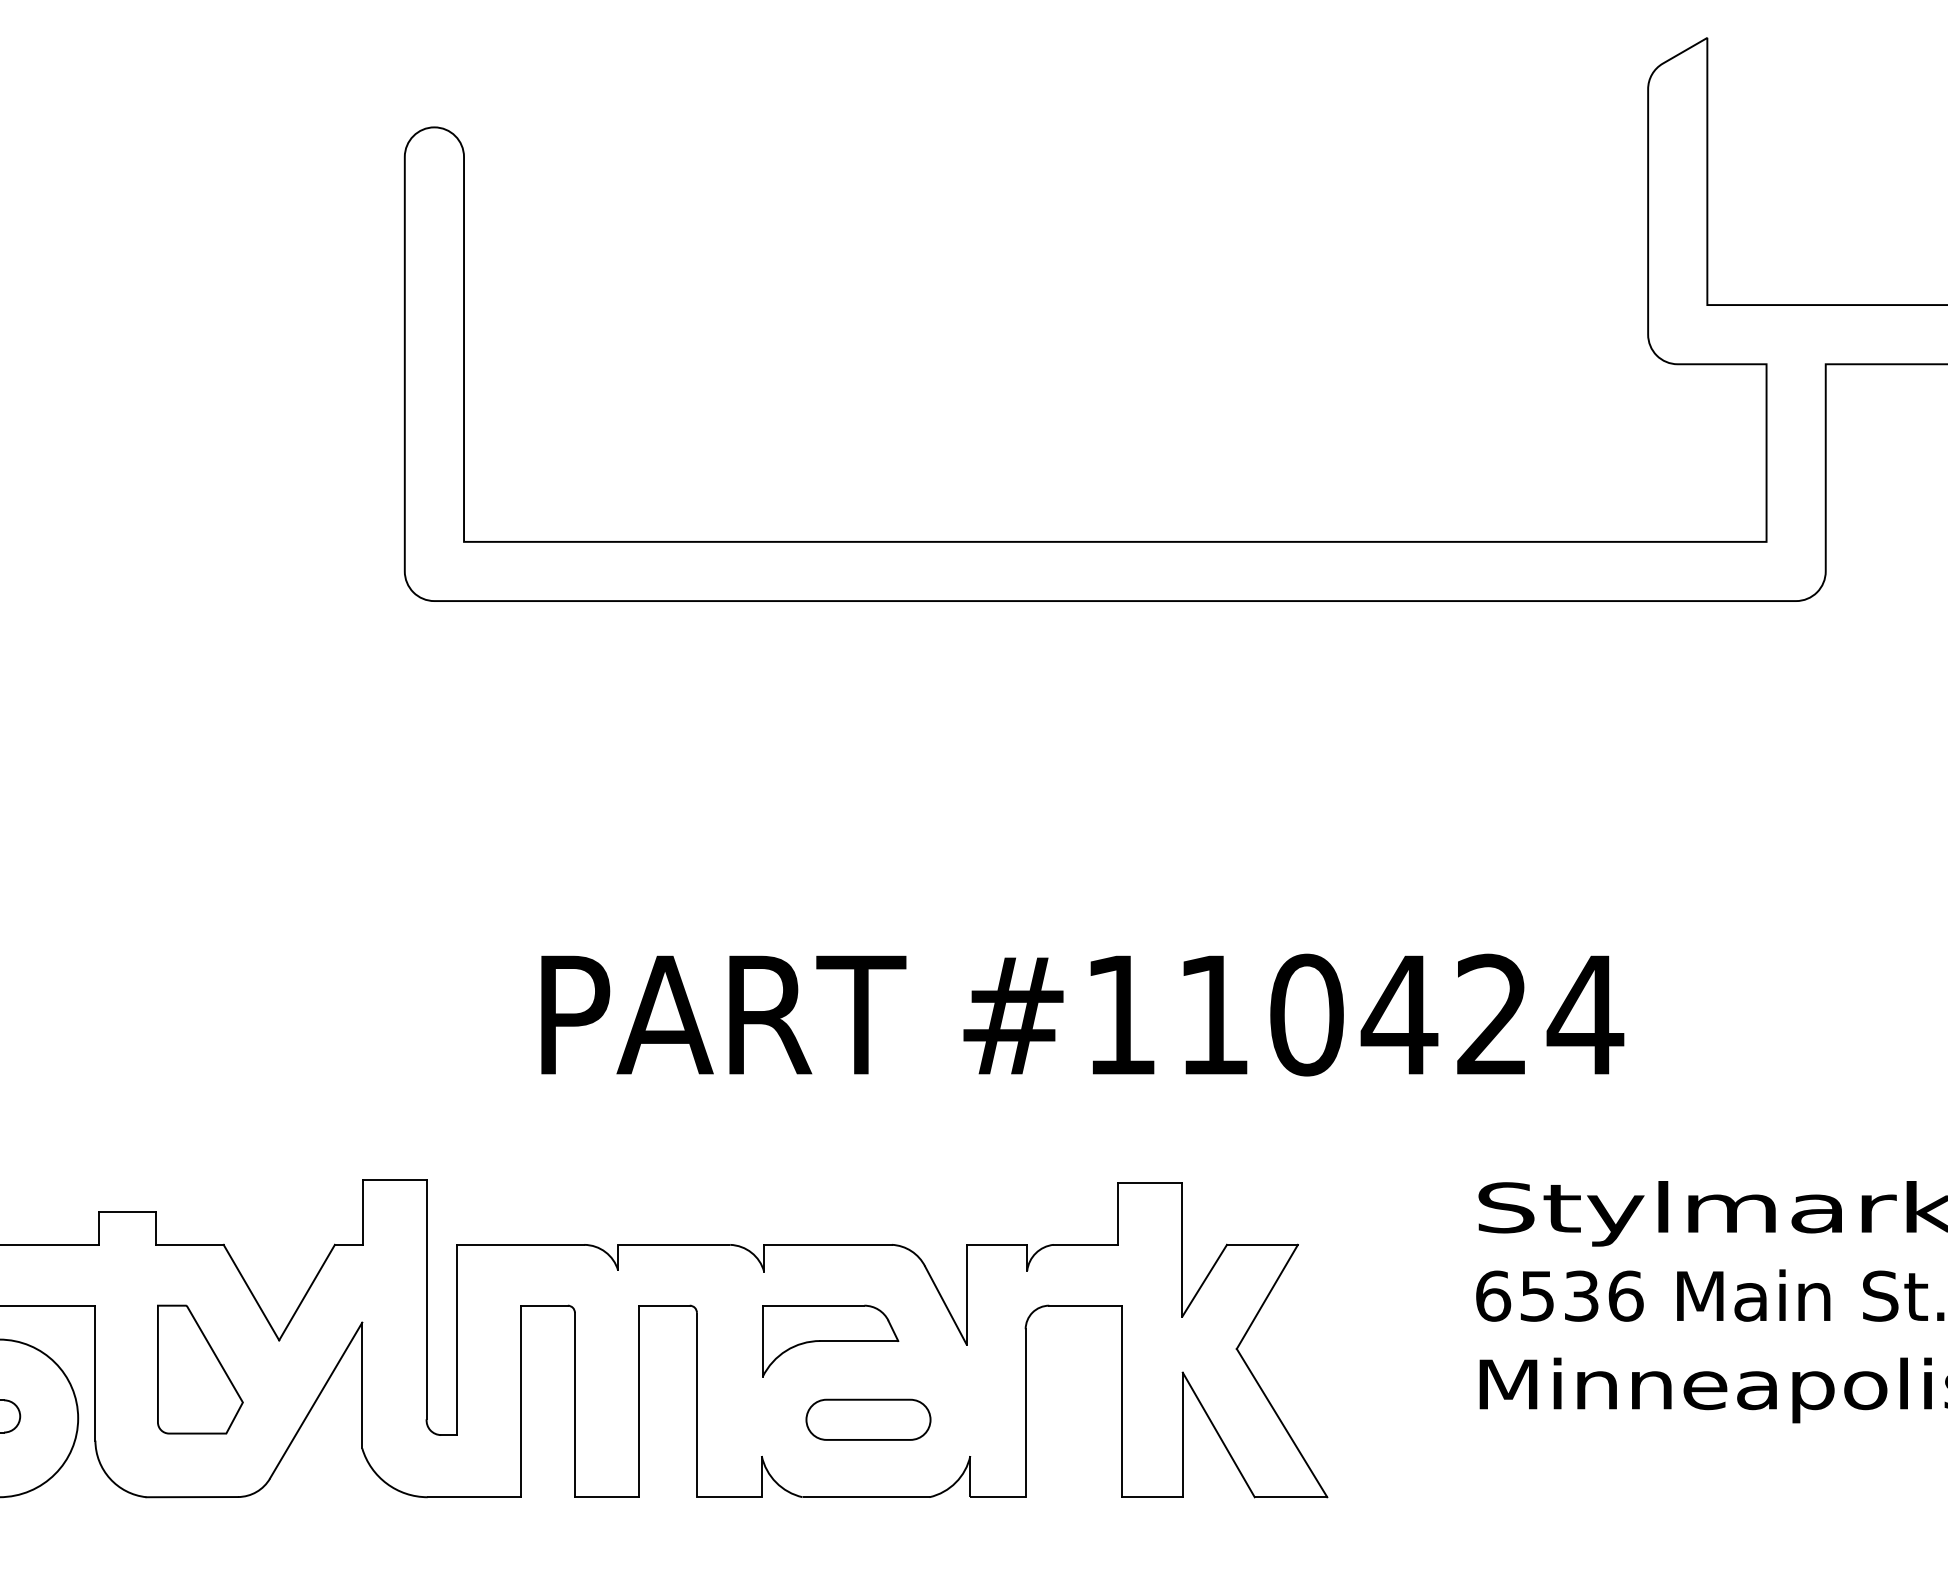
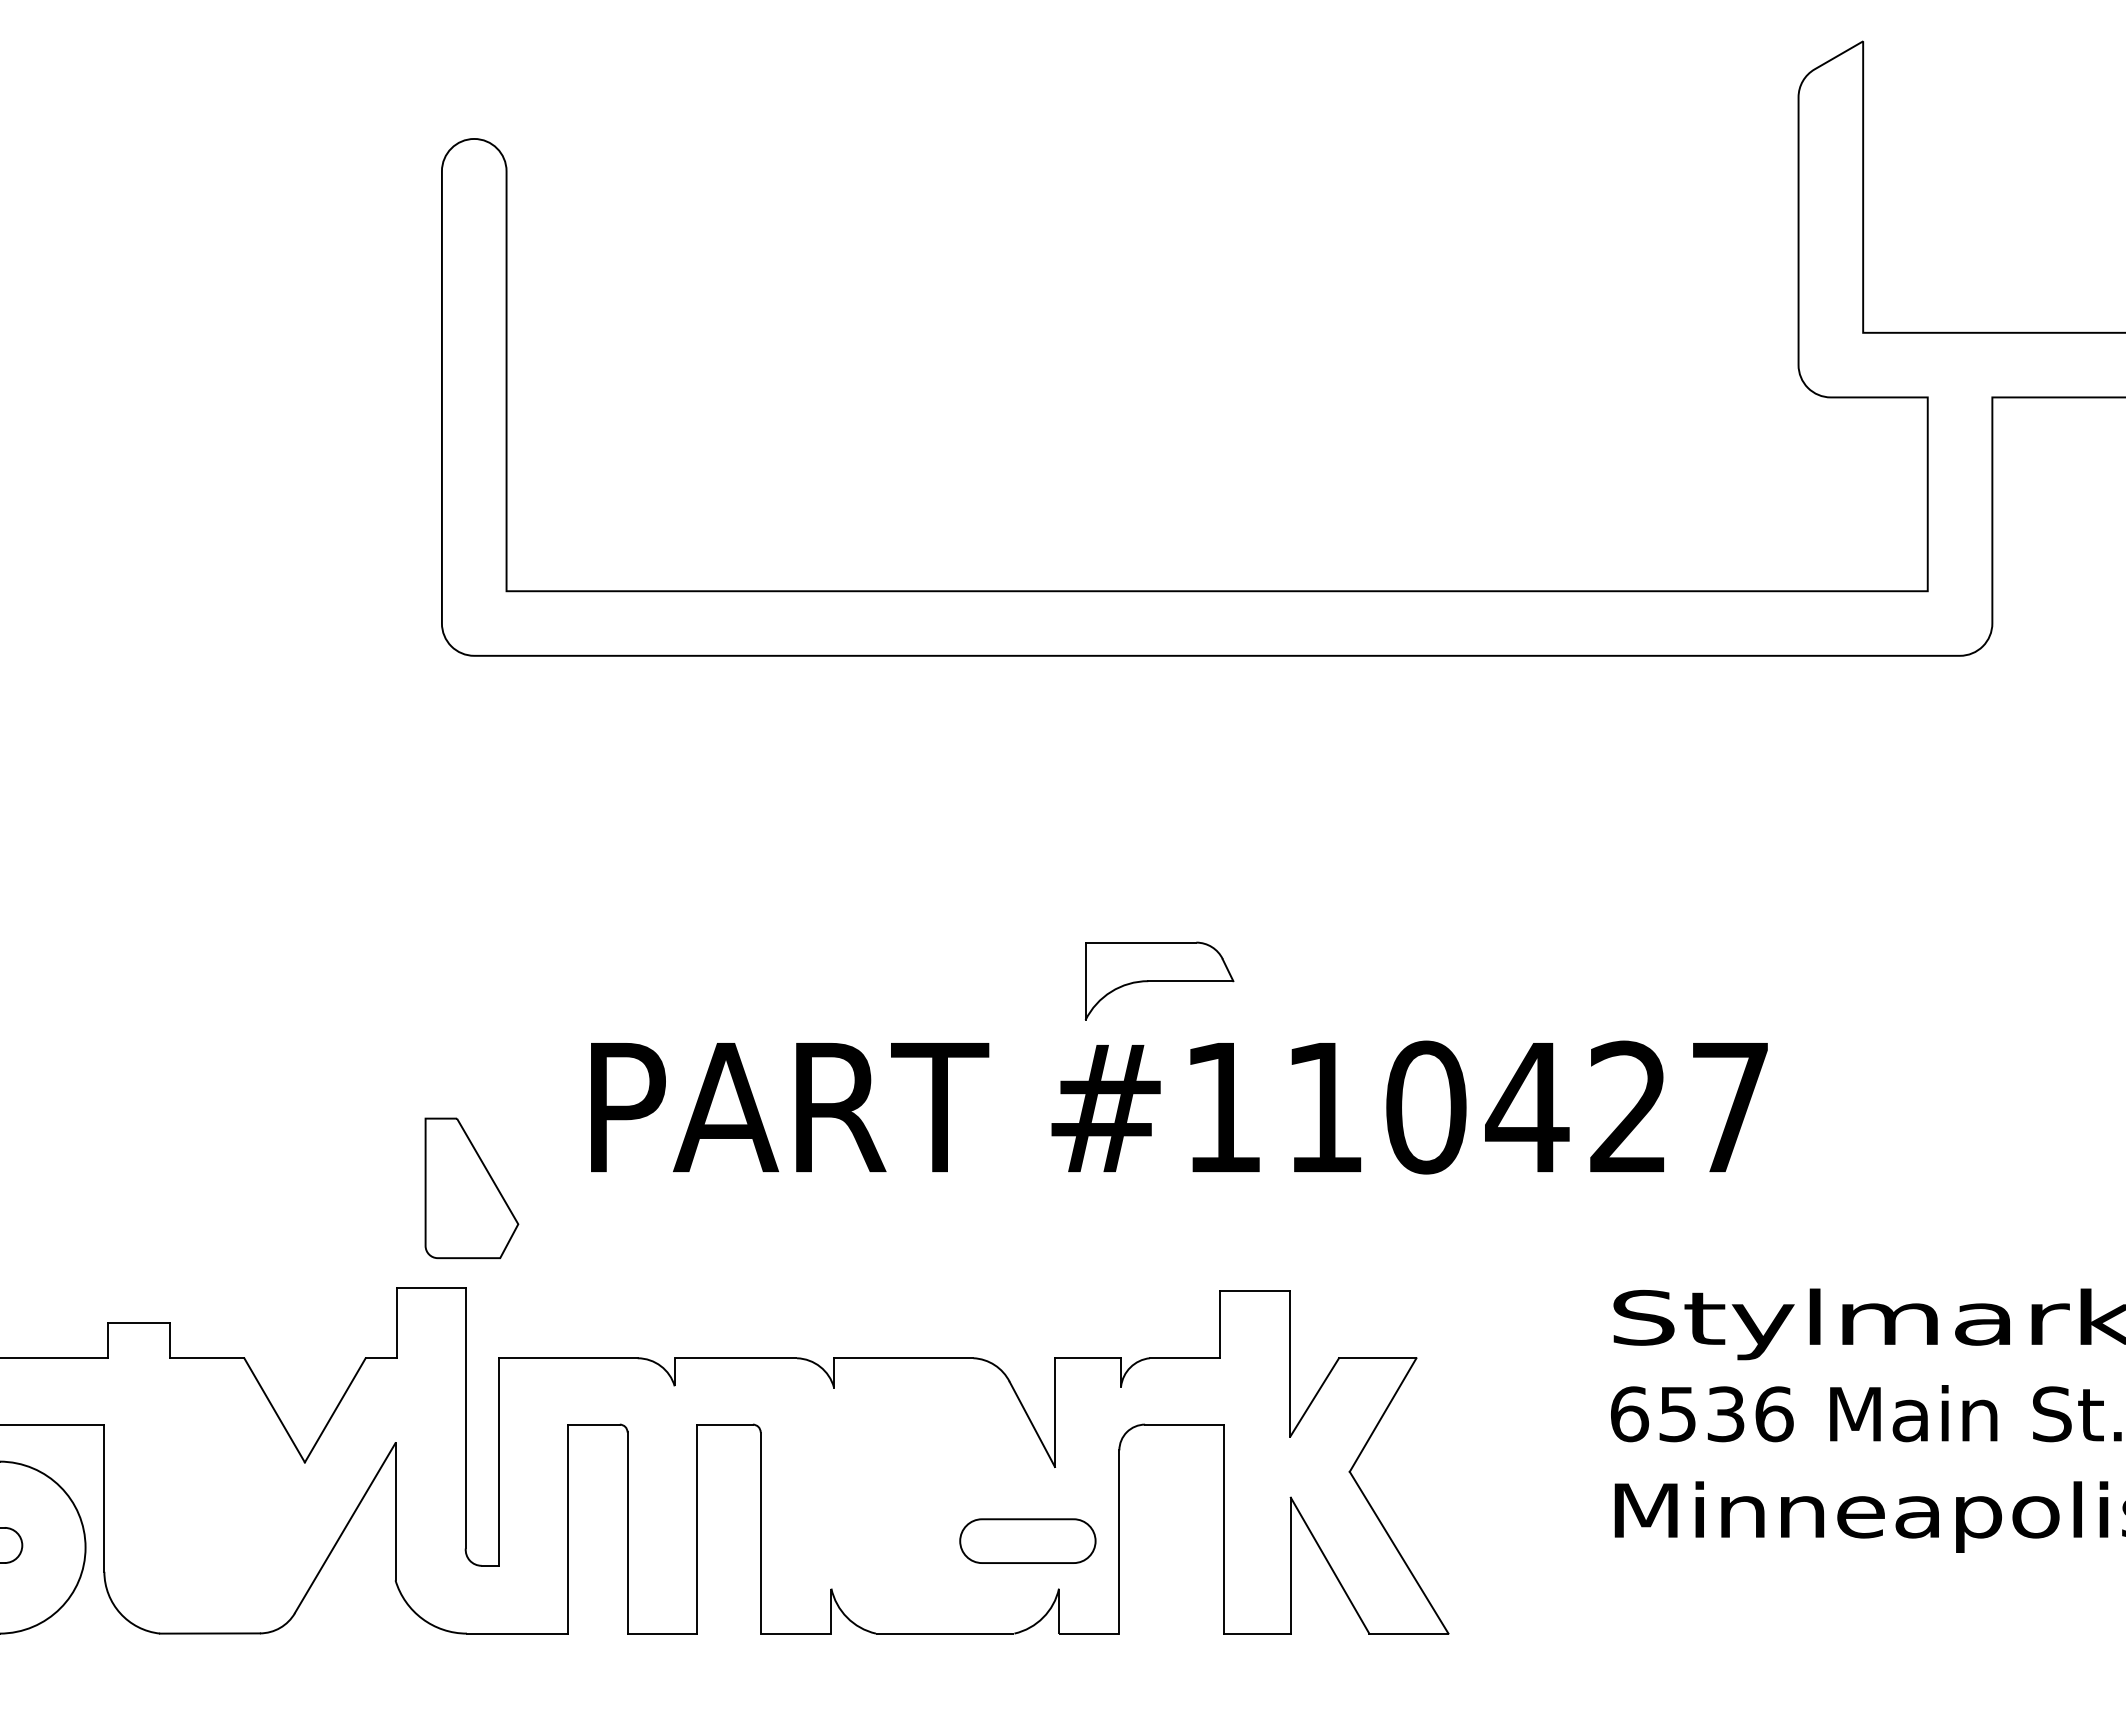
text: (1584, 1015) -> (1729, 1107), #110424 -> #110427
part: (830, 1340) -> (1159, 980), moved
part: (200, 1369) -> (471, 1188), moved
part: (868, 1419) -> (1027, 1540), moved

